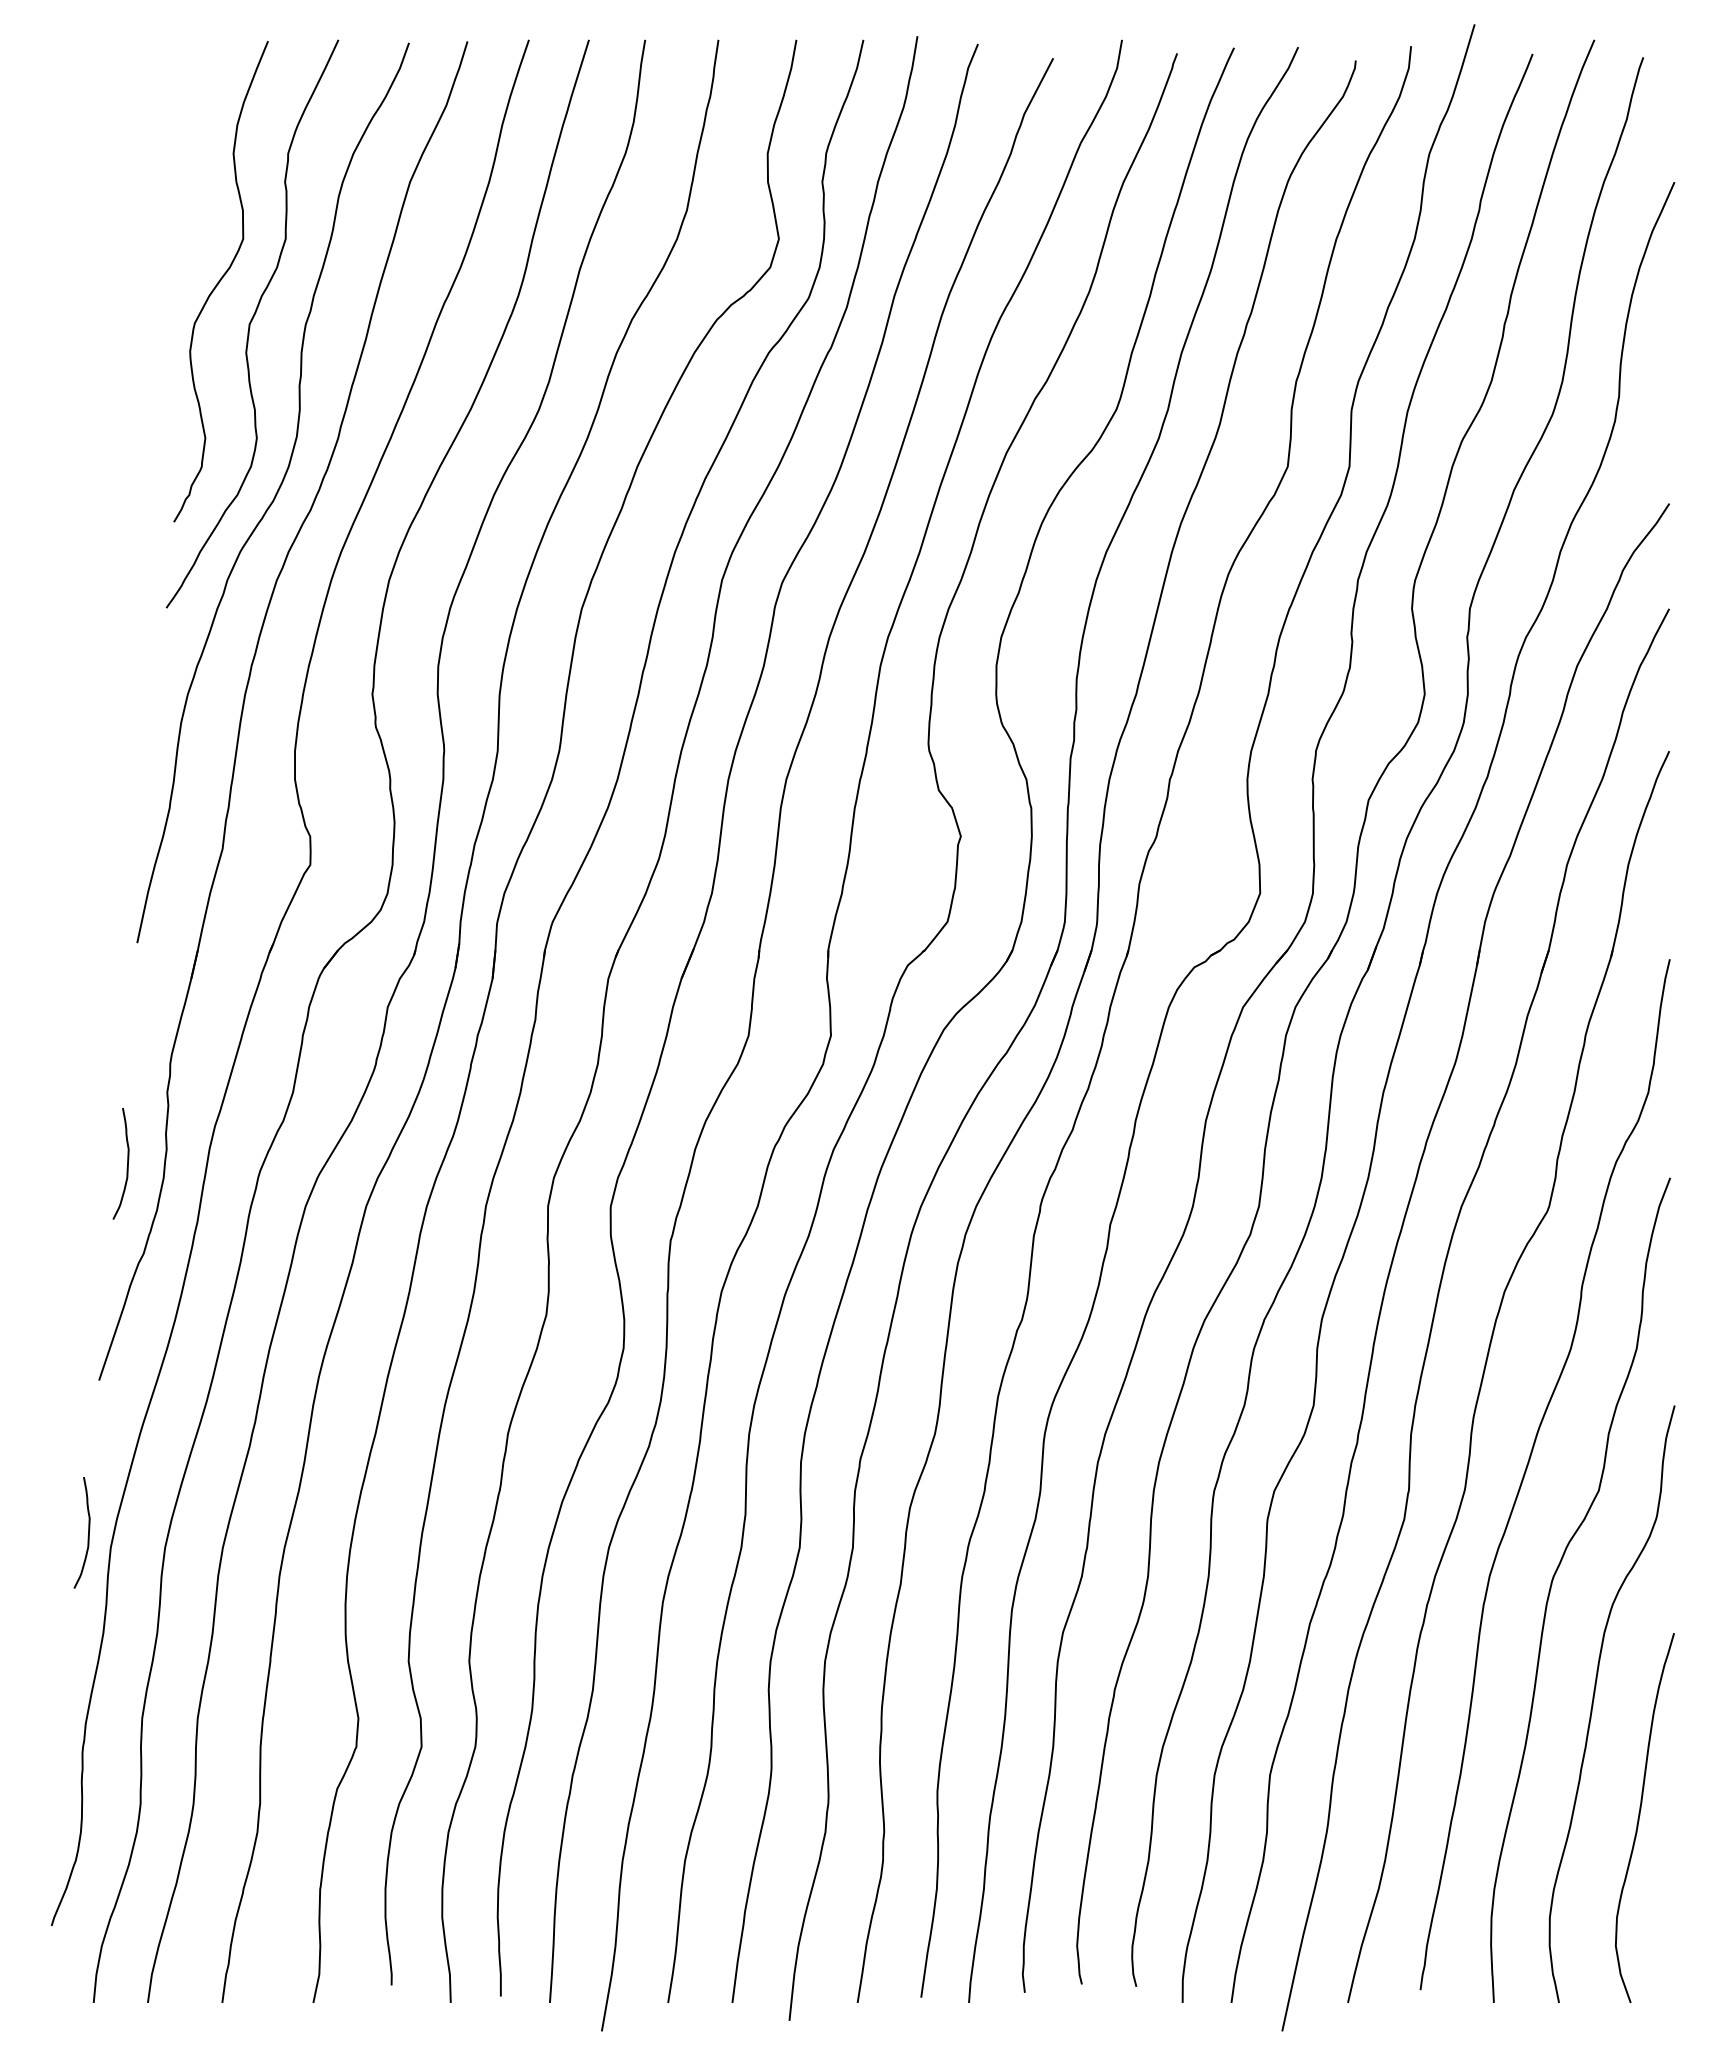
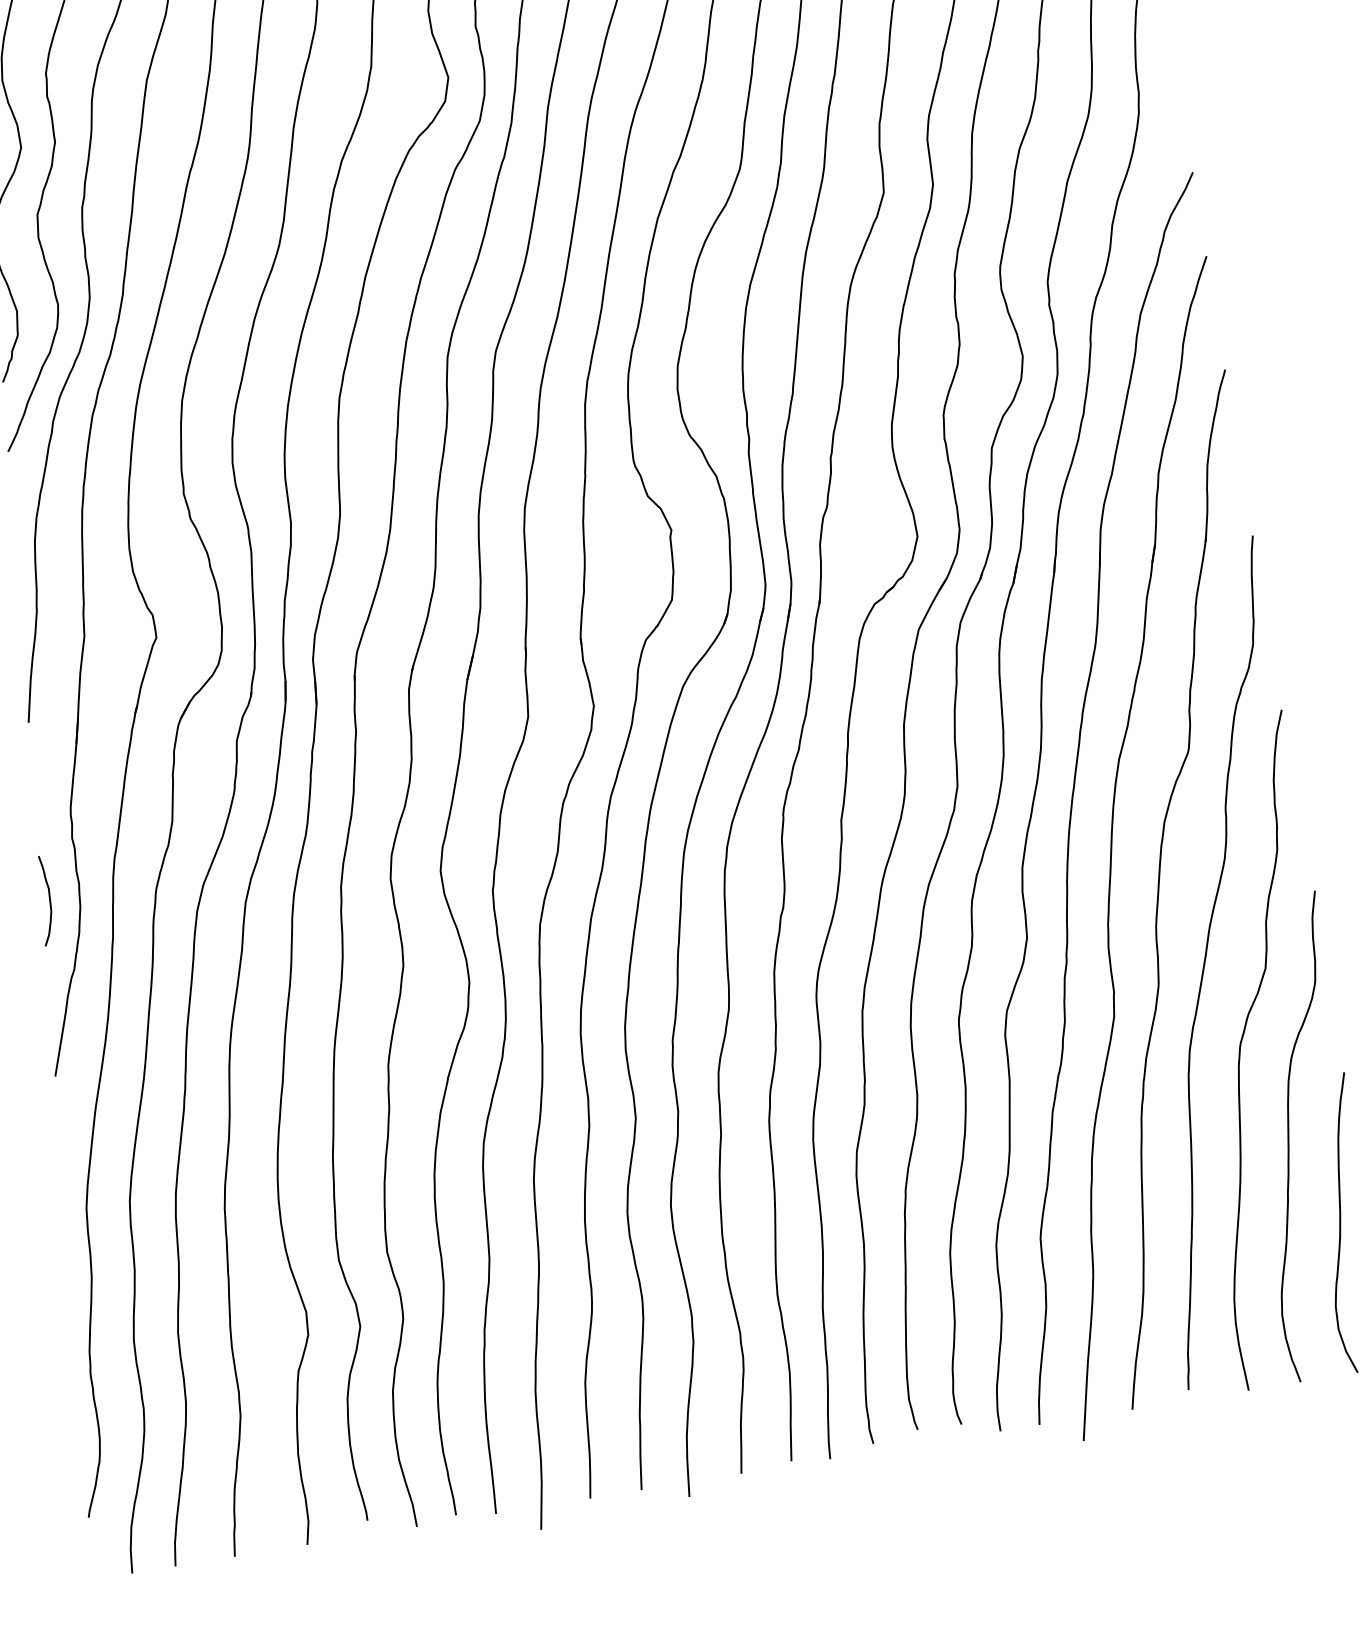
curve: (88, 1532) -> (66, 1199), removed

